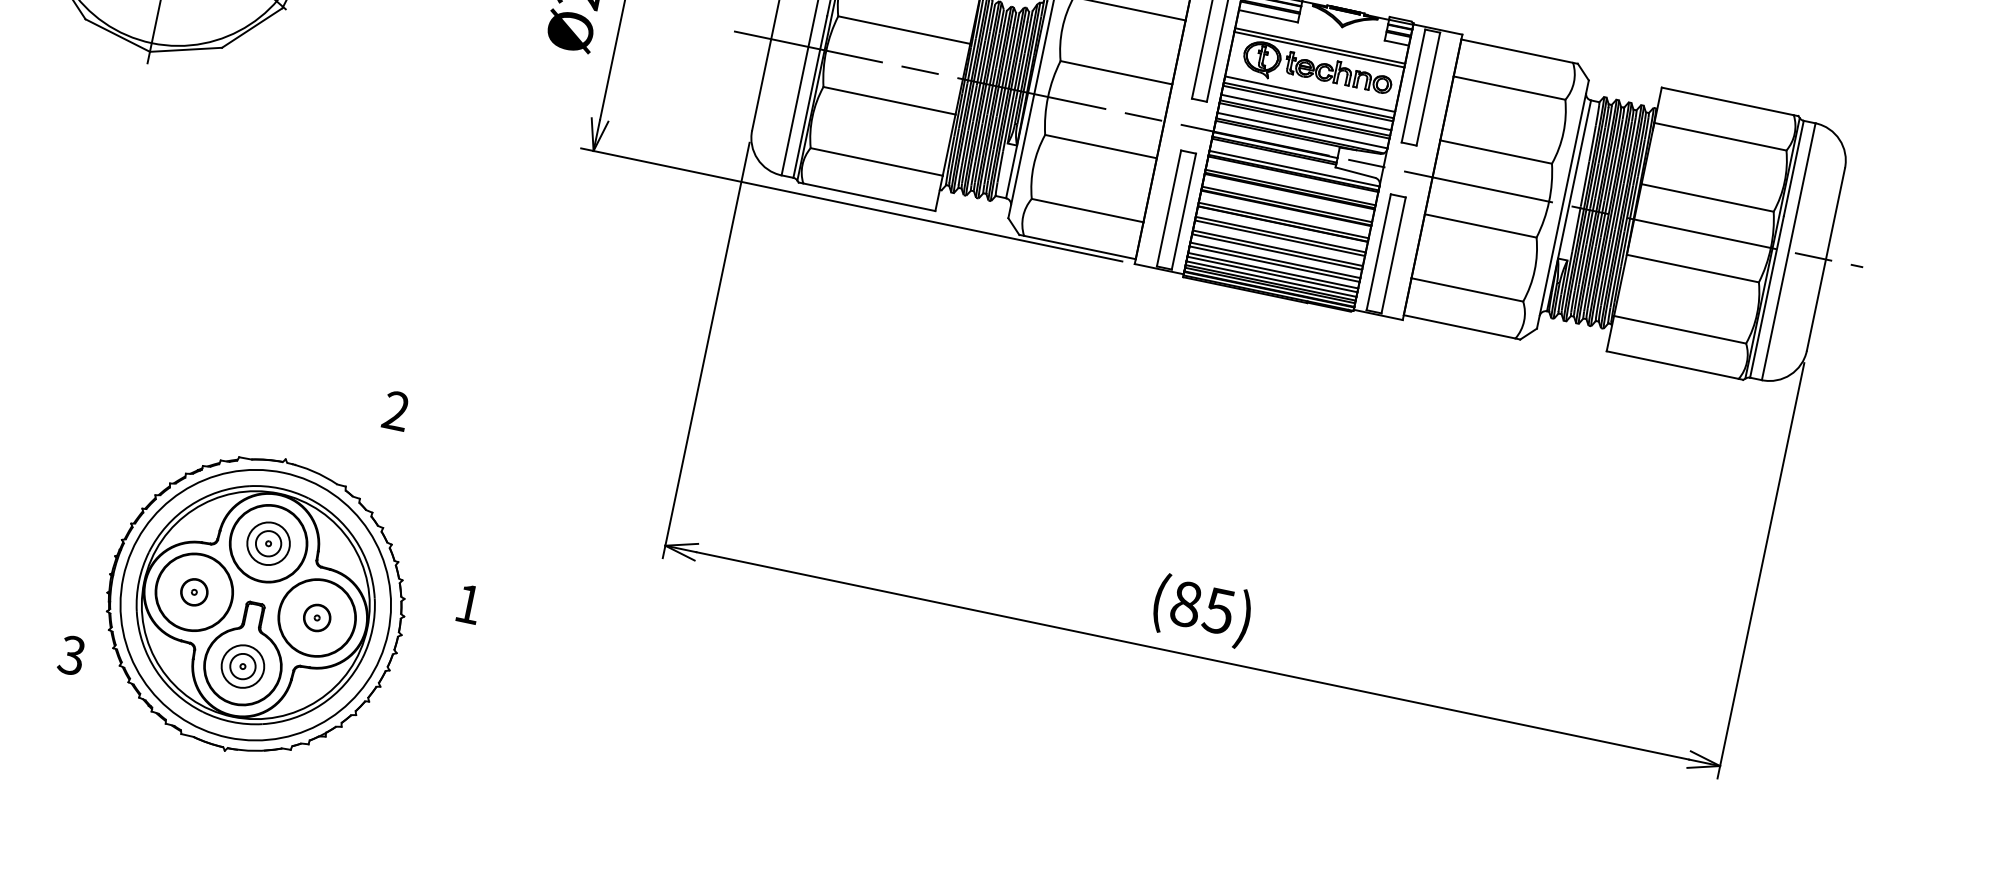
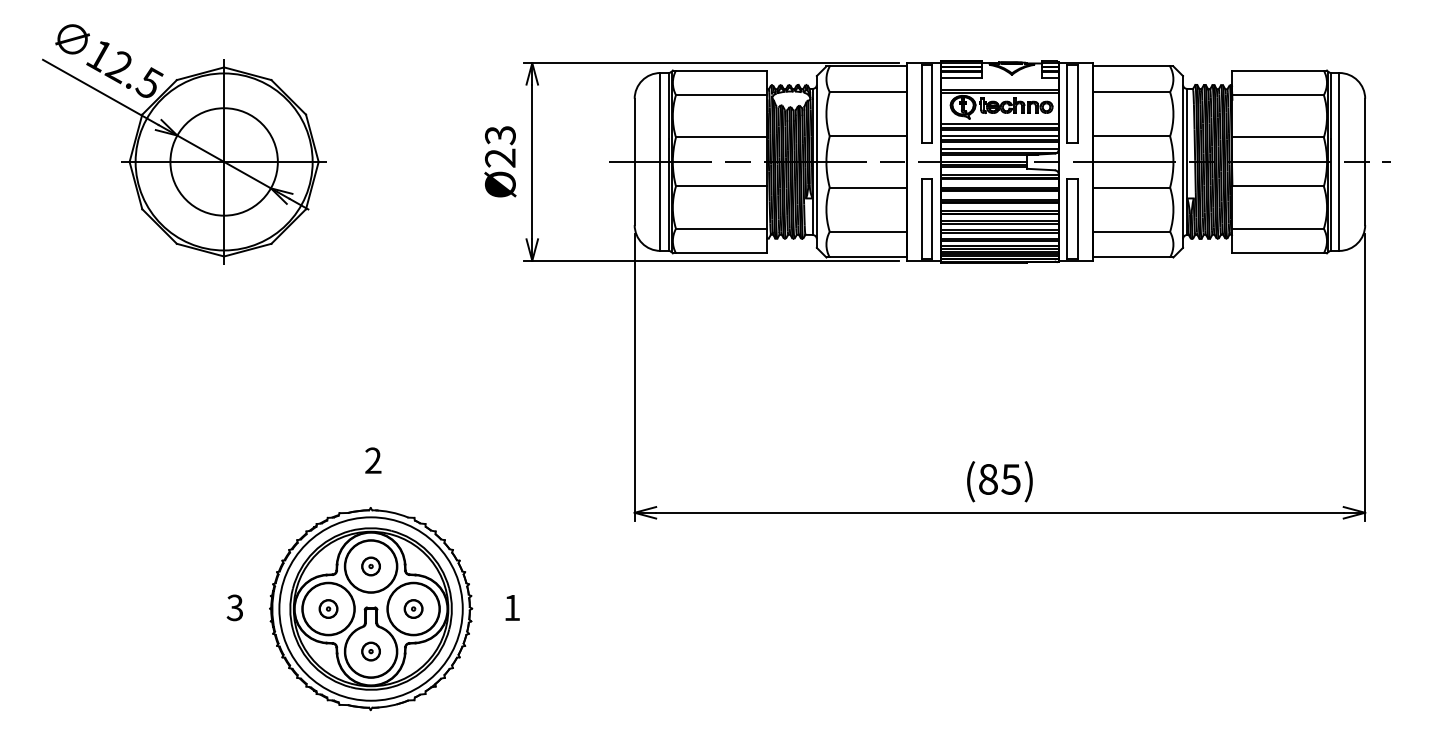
text: (396, 410) -> (373, 460), moved
circle: (269, 543) -> (371, 566), size x0.62
text: (469, 603) -> (512, 607), moved
text: (71, 654) -> (234, 607), moved
circle: (243, 666) -> (371, 651), size x0.62

